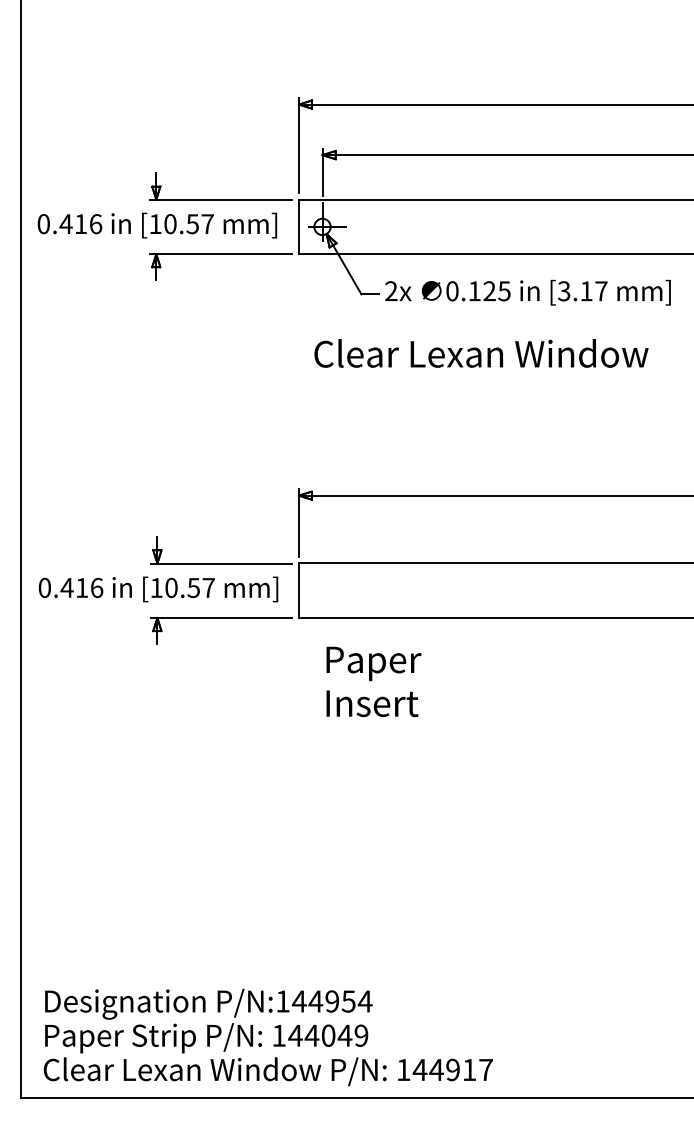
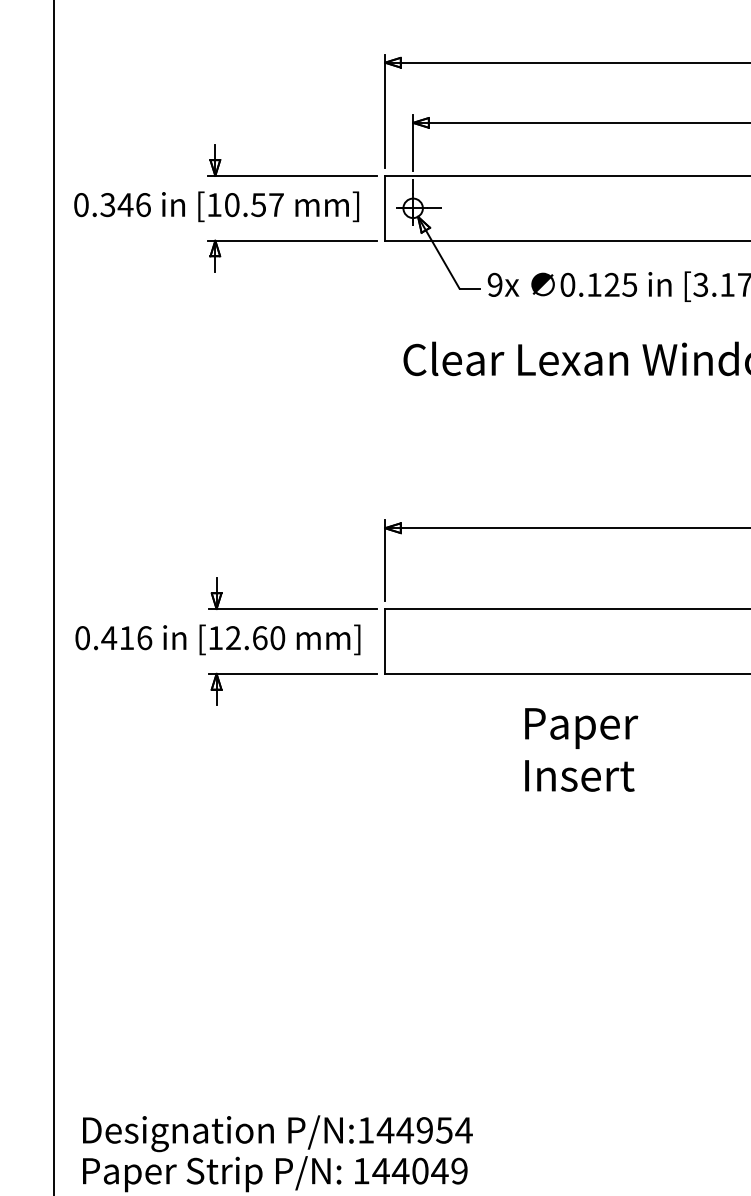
text: (73, 224) -> (116, 205), 0.416 -> 0.346
text: (391, 291) -> (495, 285), 2x -> 9x
text: (189, 587) -> (254, 637), [10.57 -> [12.60
text: (373, 681) -> (581, 749), moved

